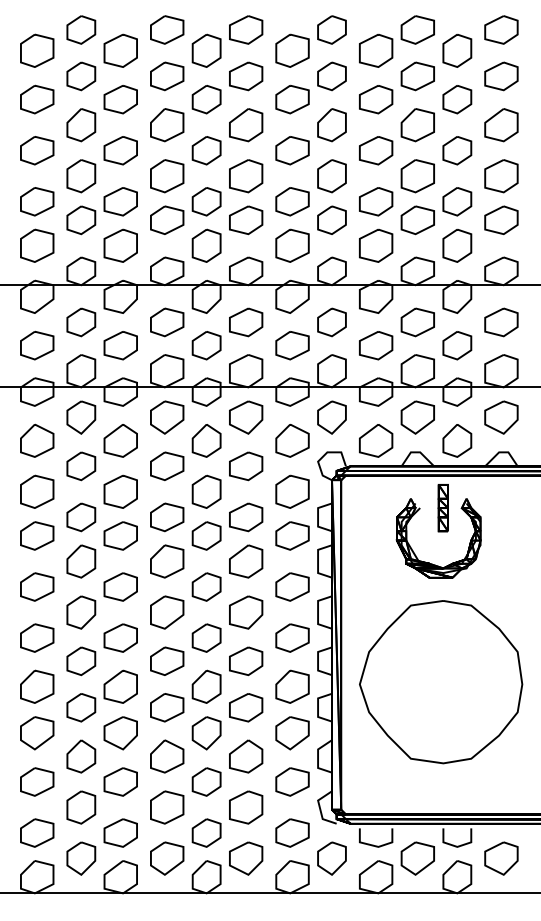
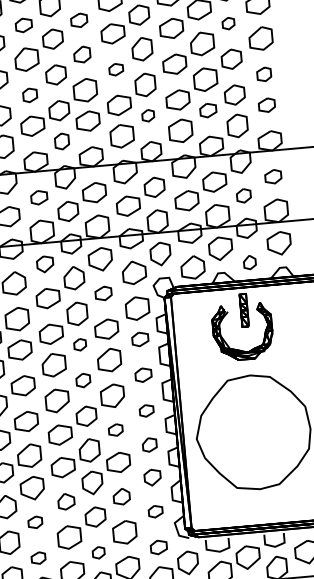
part: (167, 76) -> (24, 25), size x0.7
part: (246, 76) -> (79, 20), size x0.7
part: (457, 99) -> (228, 23), size x0.6
part: (246, 125) -> (82, 54), size x0.7
part: (292, 150) -> (116, 69), size x0.6
part: (167, 176) -> (30, 95), size x0.6
part: (501, 176) -> (264, 74), size x0.6
part: (331, 219) -> (147, 115), size x0.6
part: (417, 220) -> (208, 110), size x0.7
part: (501, 220) -> (266, 105), size x0.7
part: (206, 245) -> (61, 141), size x0.7
part: (167, 322) -> (39, 197), size x0.7
part: (501, 322) -> (273, 176), size x0.7
part: (457, 345) -> (243, 195), size x0.7
part: (167, 417) -> (45, 264), size x0.7
part: (457, 440) -> (249, 262), size x0.6
part: (246, 466) -> (103, 293), size x0.7
part: (206, 535) -> (80, 344), size x0.6
part: (292, 535) -> (140, 339), size x0.7
part: (206, 586) -> (83, 380), size x0.7
part: (292, 586) -> (143, 374), size x0.7
part: (292, 637) -> (146, 410), size x0.6
part: (246, 661) -> (115, 430), size x0.6
part: (292, 686) -> (149, 444), size x0.6
part: (292, 733) -> (152, 477), size x0.7
part: (167, 756) -> (66, 501), size x0.7
part: (246, 756) -> (121, 496), size x0.7
part: (120, 781) -> (35, 522), size x0.6
part: (292, 781) -> (155, 511), size x0.6
part: (120, 832) -> (38, 557), size x0.6
part: (206, 832) -> (98, 552), size x0.6
part: (292, 832) -> (158, 547), size x0.7

